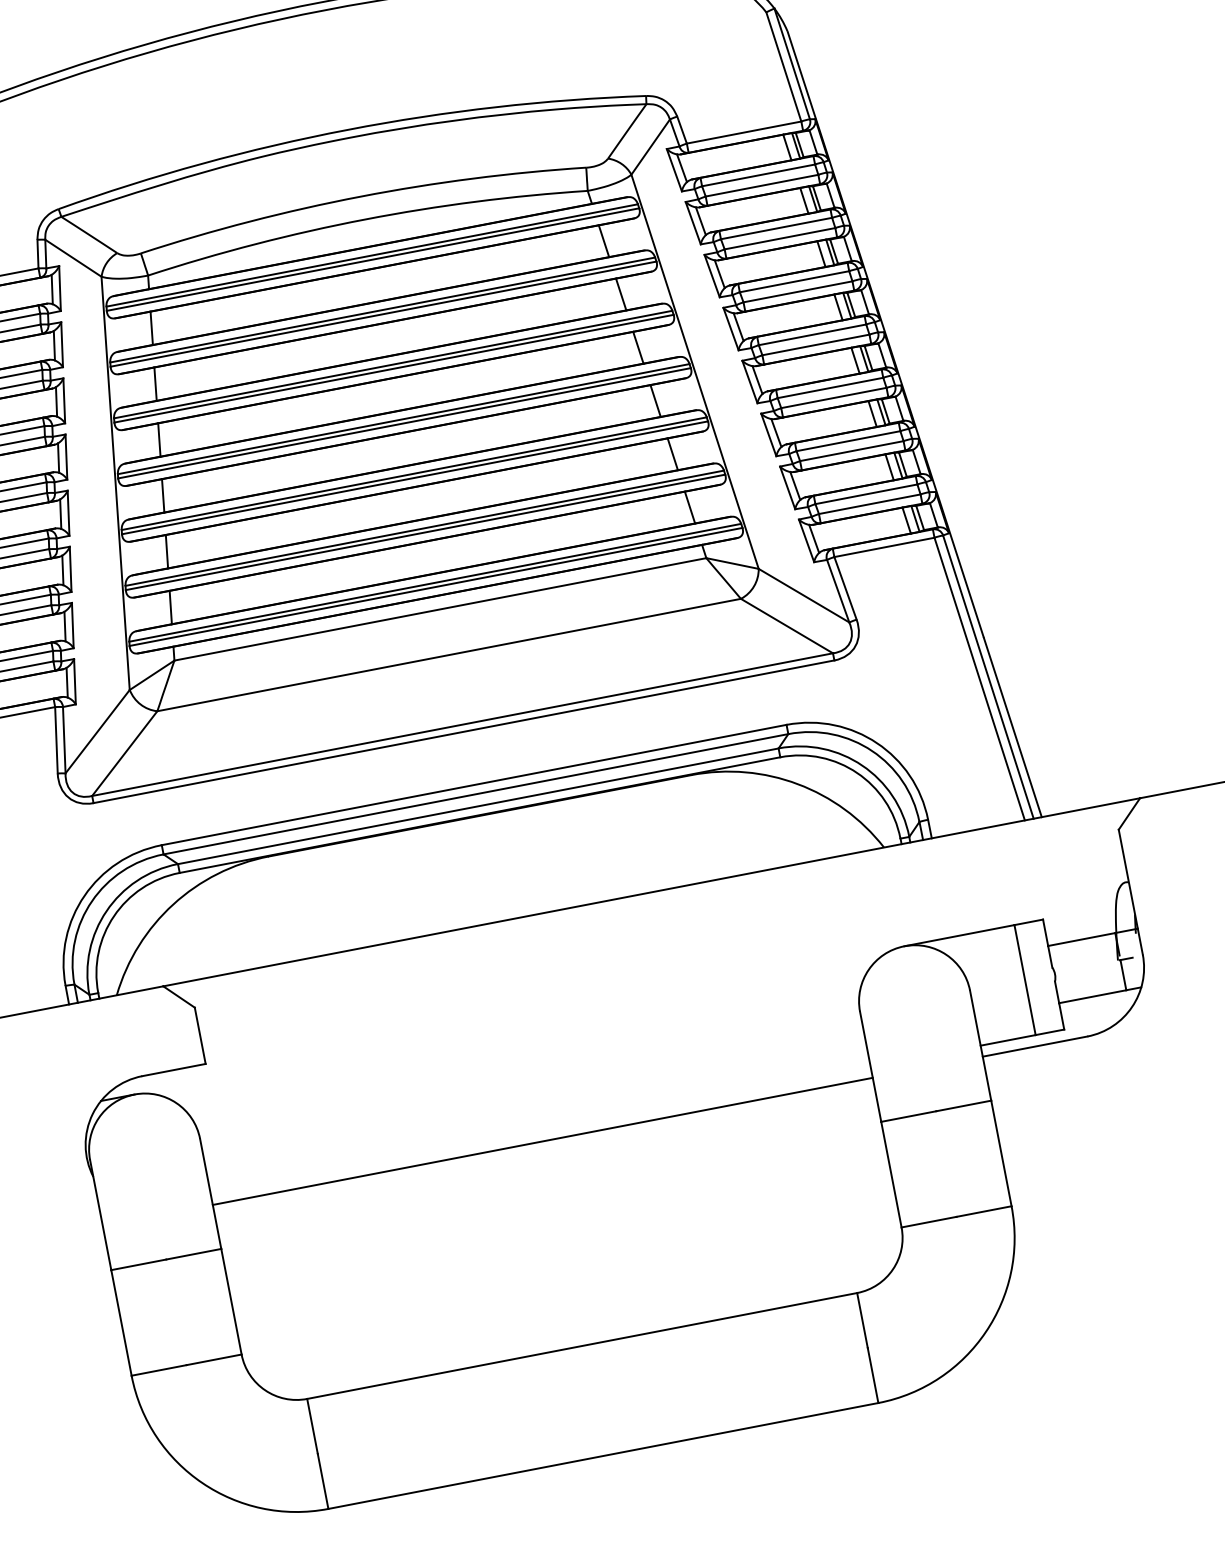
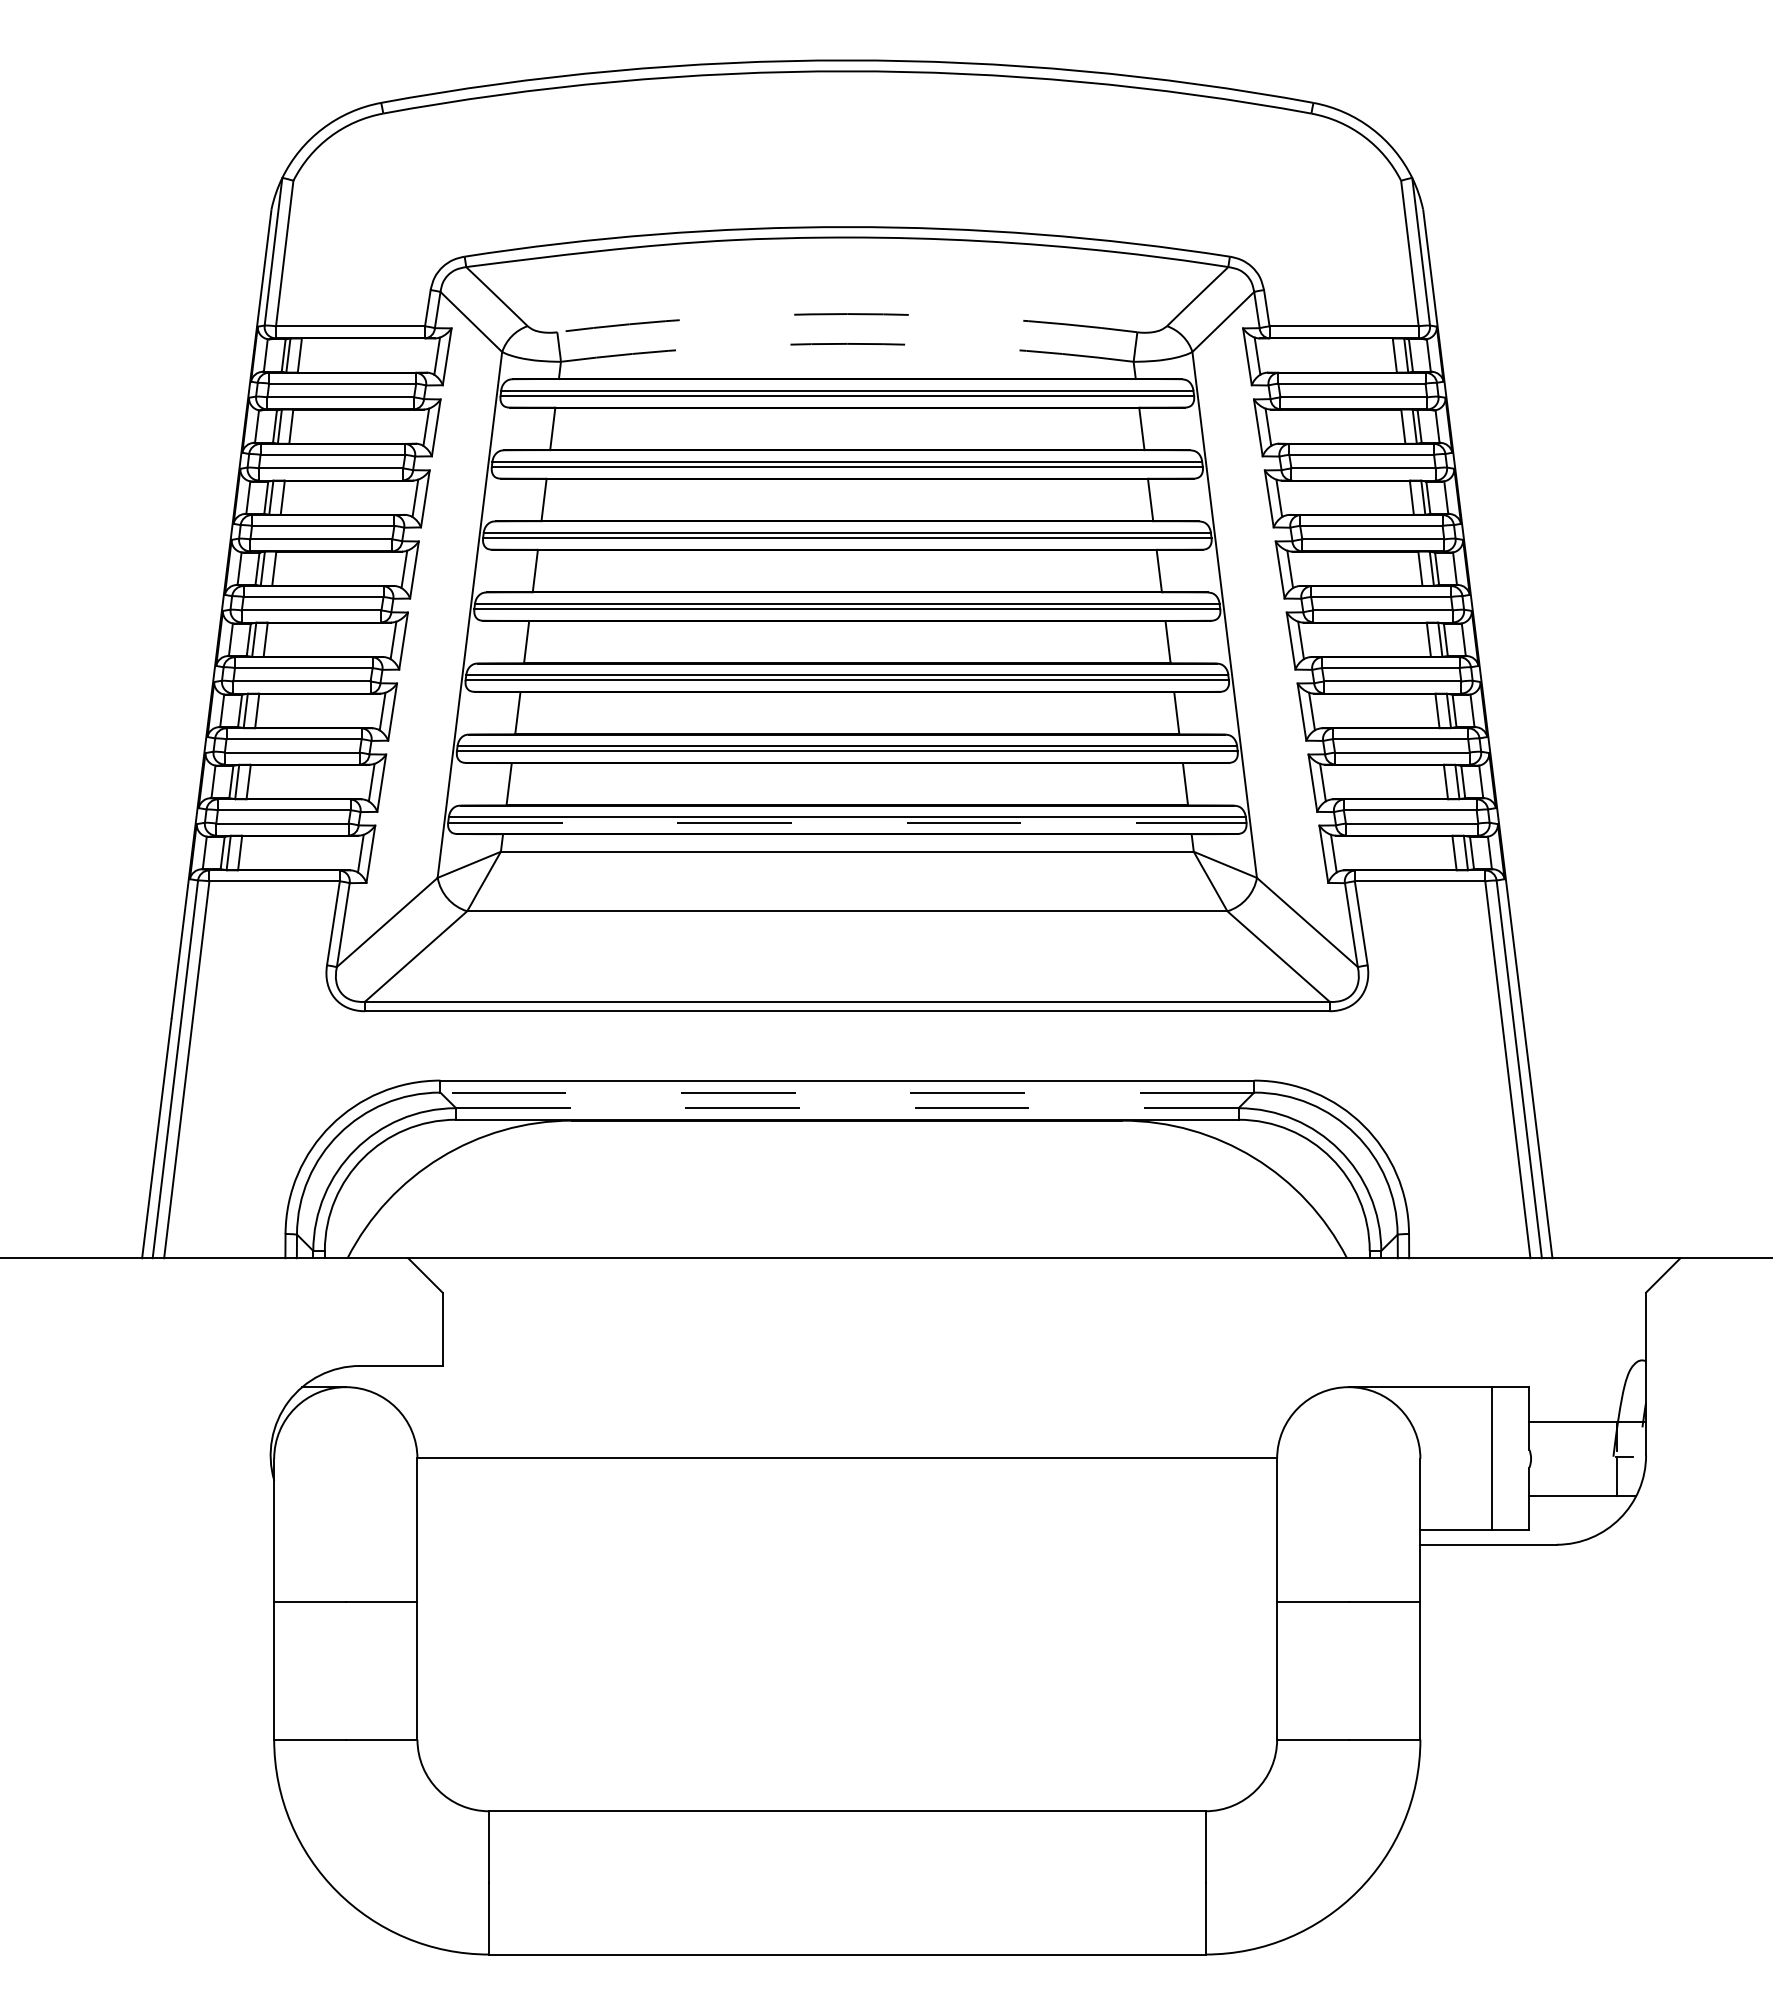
arc: (361, 196) -> (847, 314), solid -> dashed
arc: (365, 219) -> (847, 343), solid -> dashed
line: (436, 586) -> (847, 822), solid -> dashed
line: (476, 794) -> (847, 1092), solid -> dashed
line: (478, 806) -> (847, 1108), solid -> dashed
line: (542, 1141) -> (847, 1457), moved

